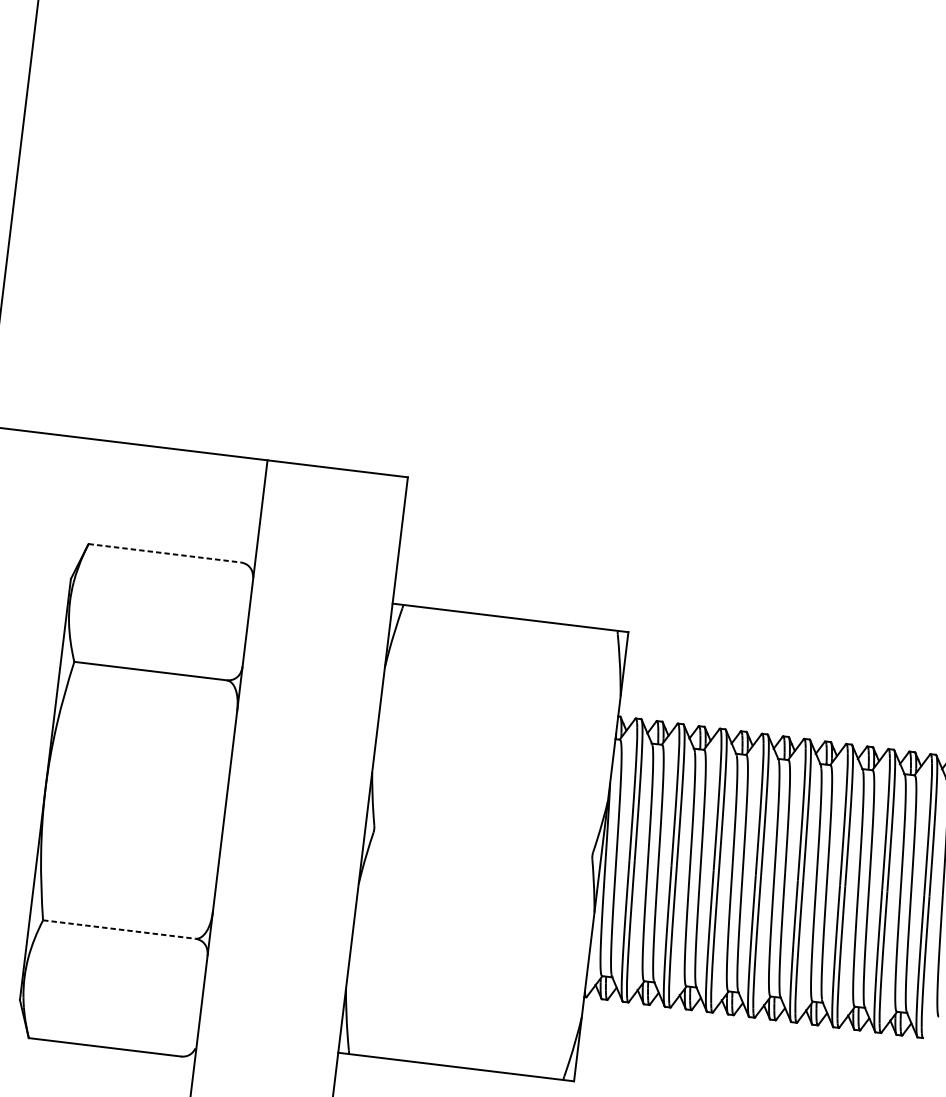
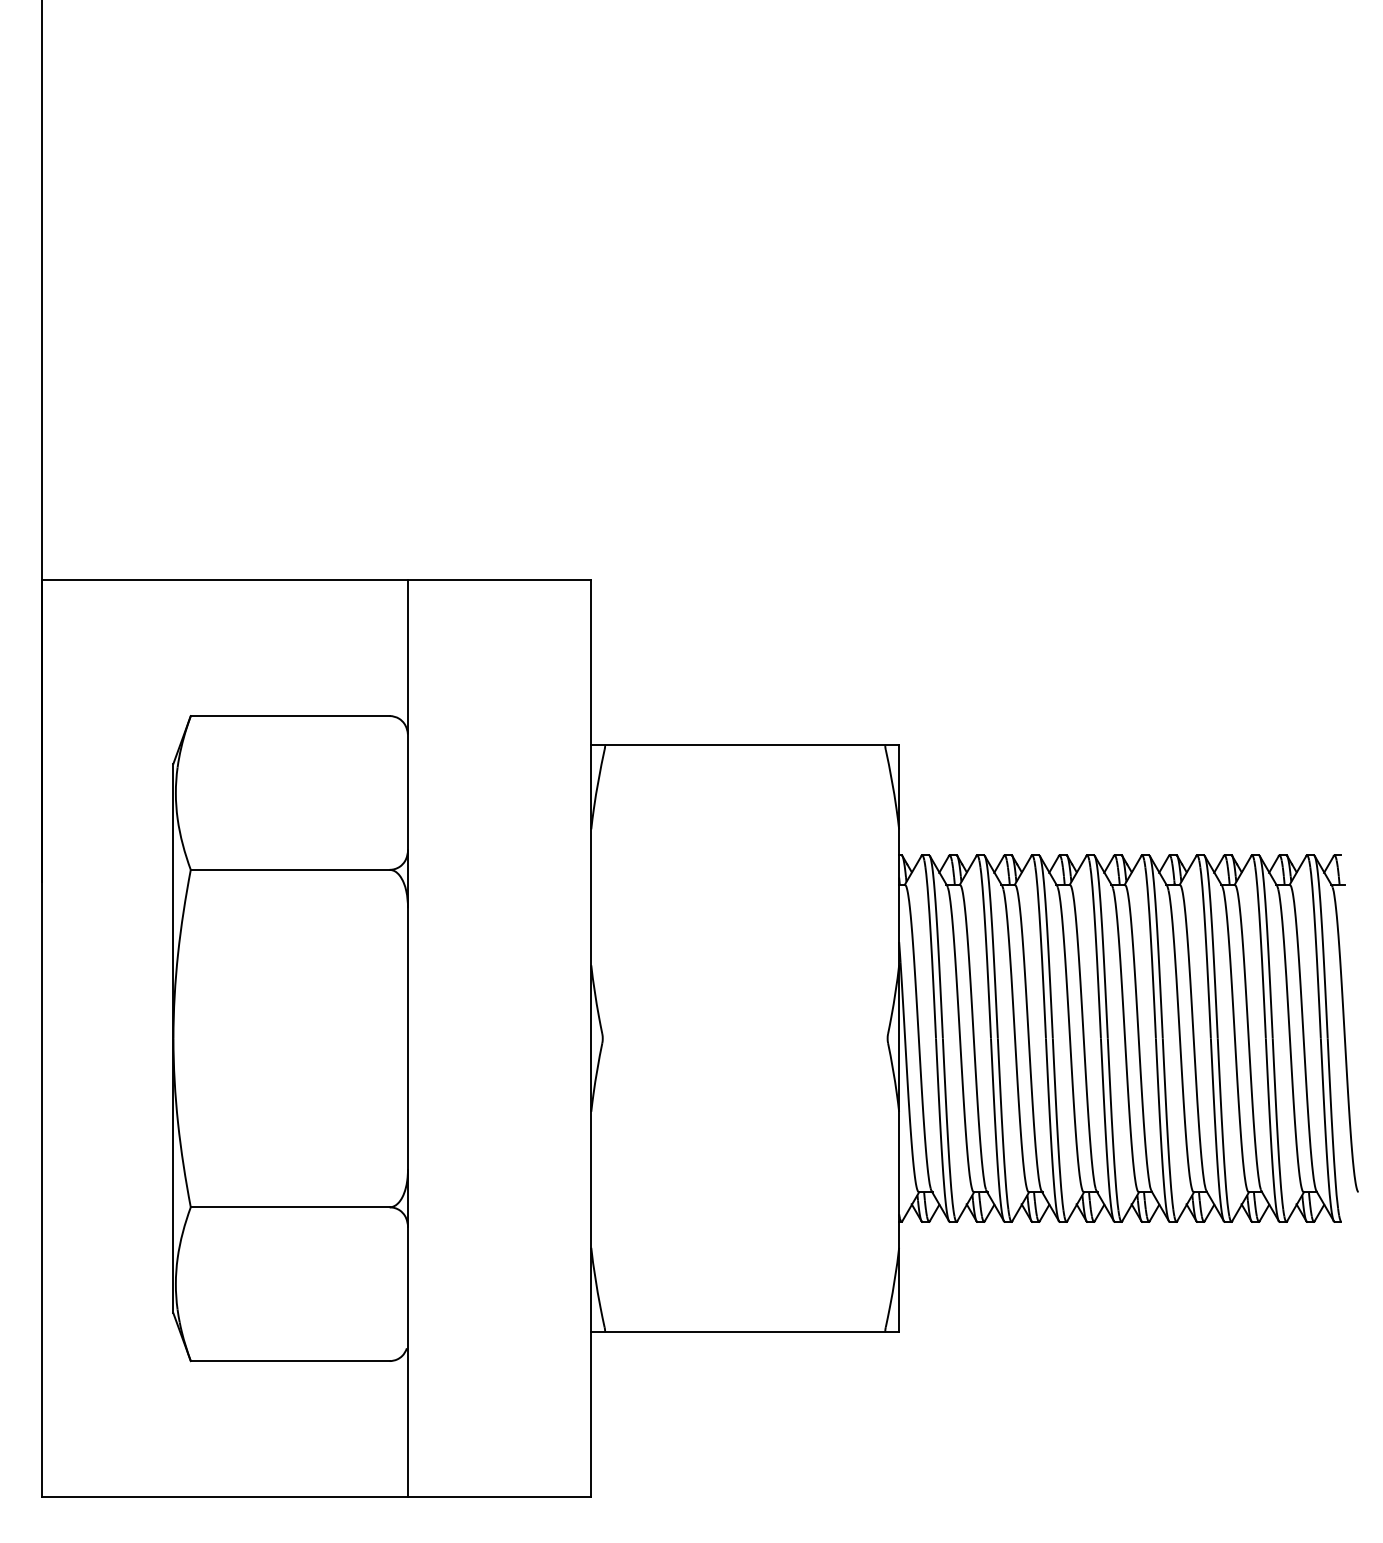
line: (164, 553) -> (290, 716), dashed -> solid
line: (119, 929) -> (290, 1207), dashed -> solid

